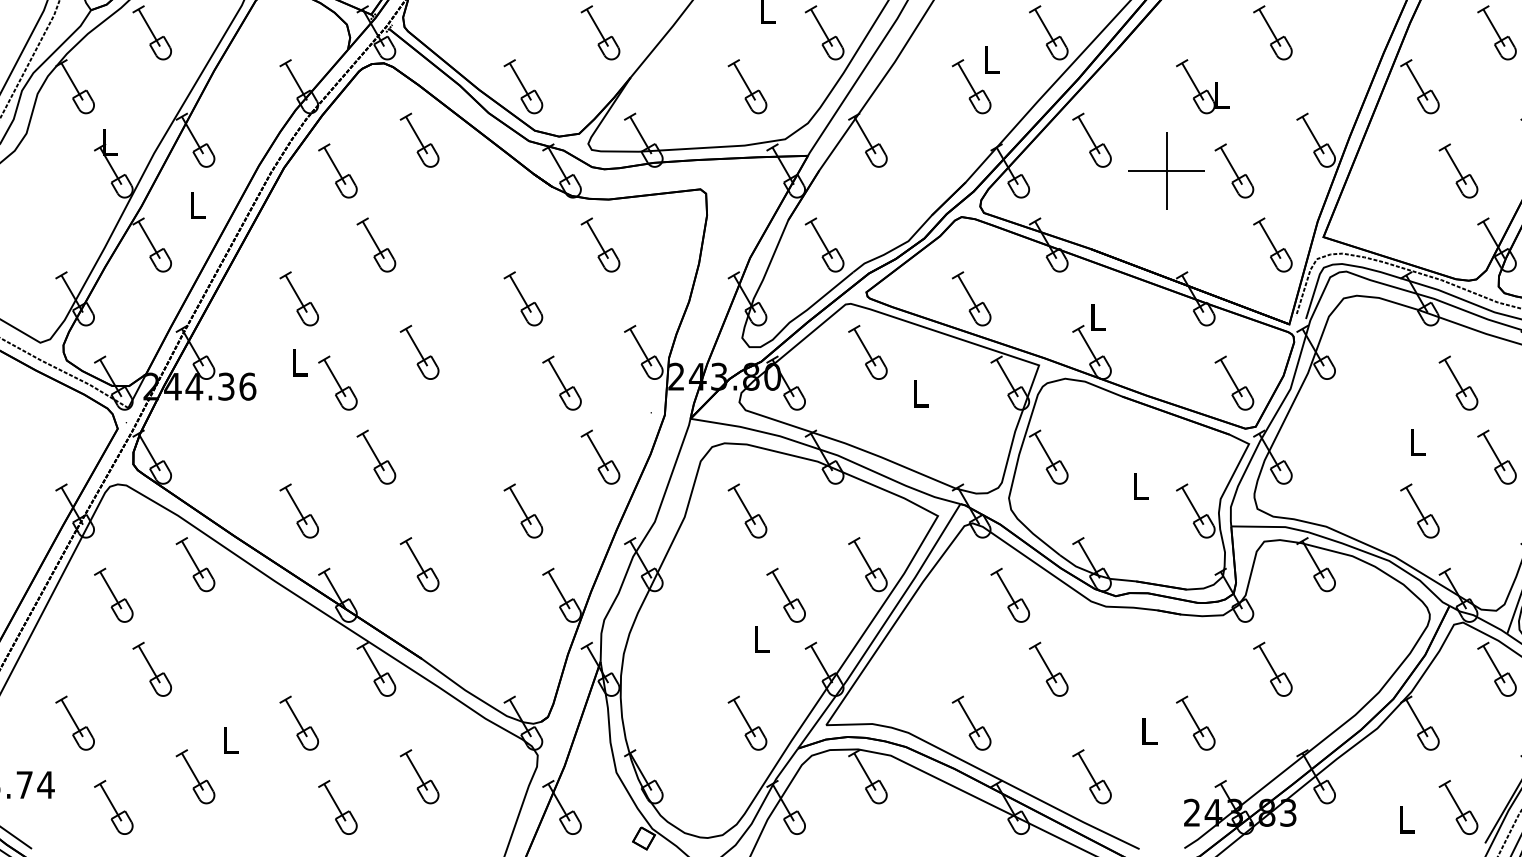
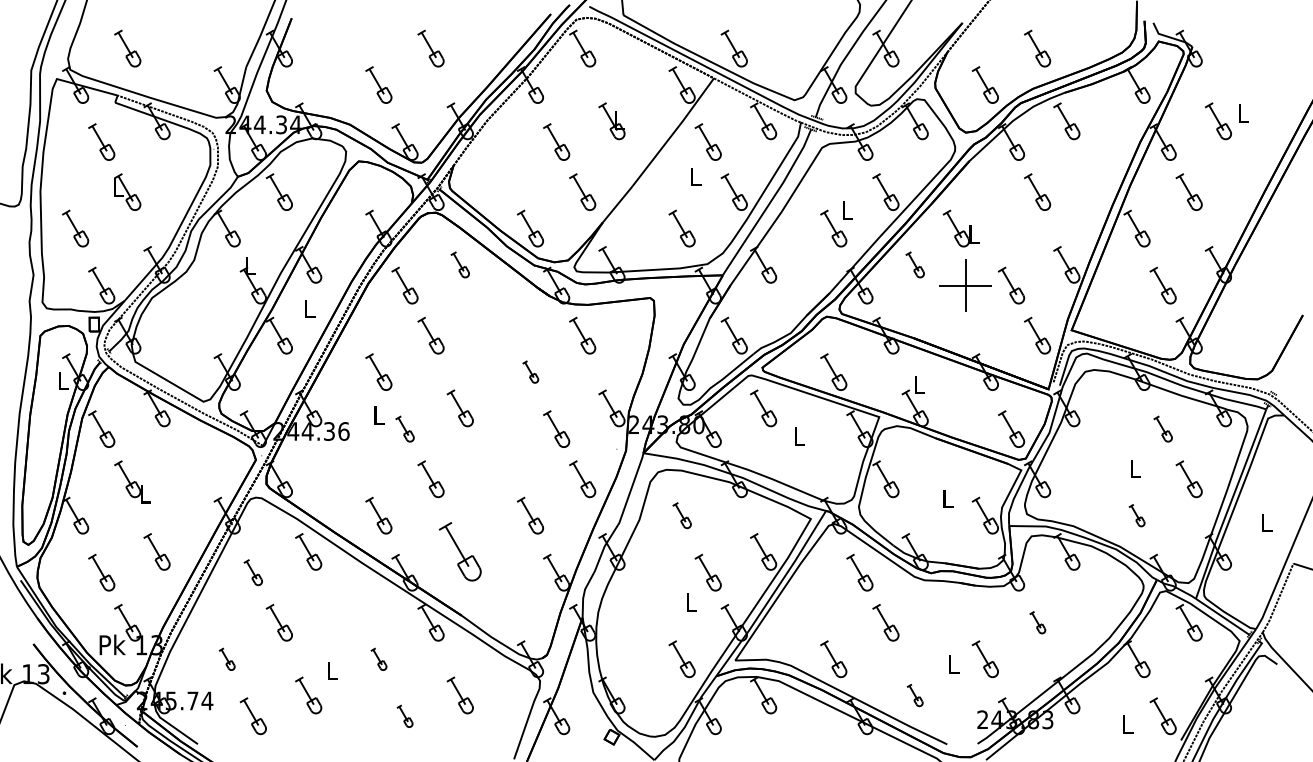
part: (1202, 86) -> (960, 228), moved
part: (418, 139) -> (459, 264), size x0.7
part: (1091, 139) -> (914, 264), size x0.7
part: (523, 297) -> (530, 371), size x0.6
part: (337, 382) -> (404, 428), size x0.7
part: (1457, 382) -> (1162, 428), size x0.7
part: (746, 510) -> (681, 515), size x0.7
part: (1419, 510) -> (1136, 515), size x0.6
part: (418, 564) -> (459, 551), size x1.6
part: (112, 595) -> (252, 572), size x0.7
part: (1272, 669) -> (1037, 622), size x0.6
part: (74, 723) -> (226, 659), size x0.6
part: (298, 723) -> (378, 659), size x0.6
part: (1091, 776) -> (914, 695), size x0.6
part: (337, 807) -> (404, 716), size x0.6

